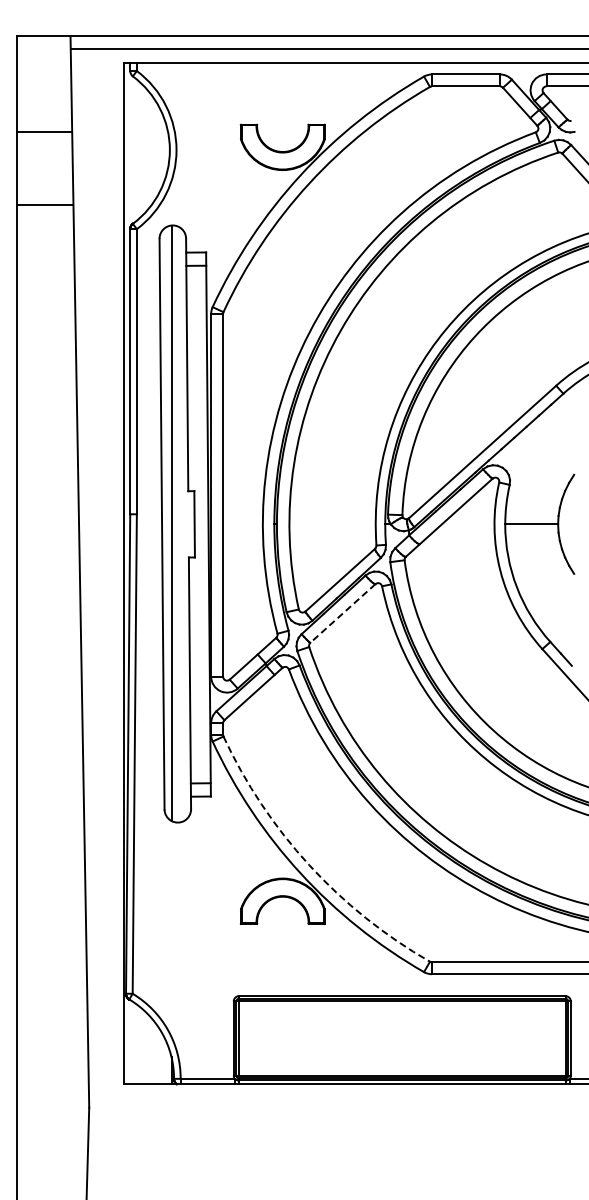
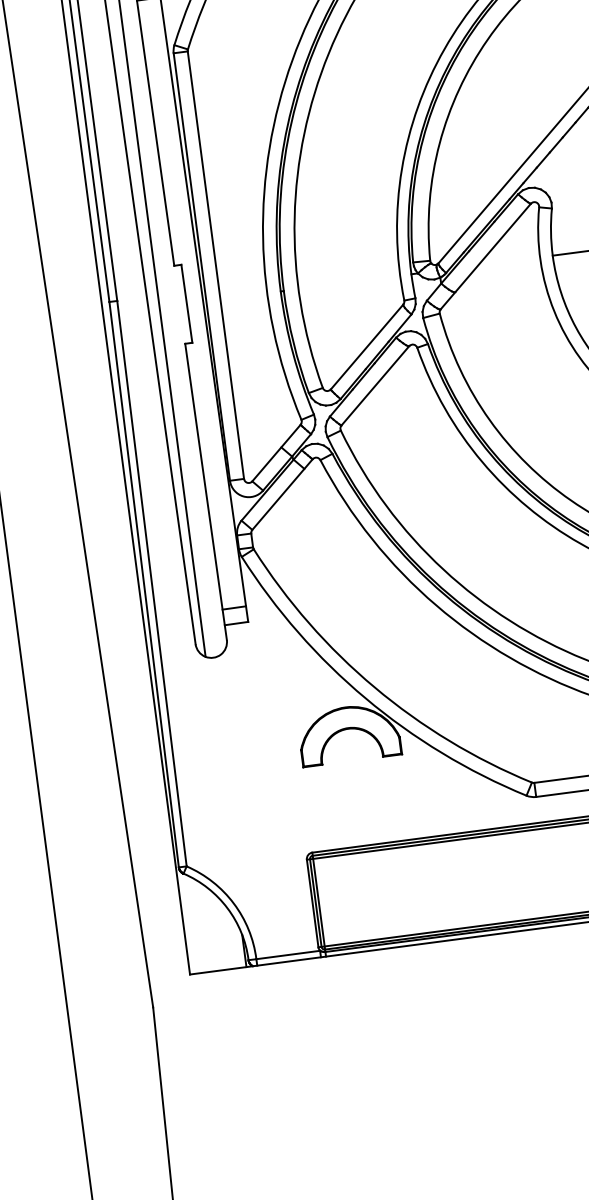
line: (342, 613) -> (374, 385), dashed -> solid
arc: (309, 865) -> (375, 687), dashed -> solid

